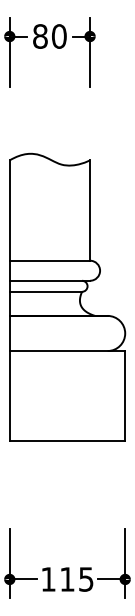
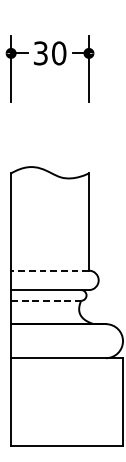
text: (40, 36) -> (40, 53), 80 -> 30
line: (49, 260) -> (49, 270), solid -> dashed
line: (46, 291) -> (46, 300), solid -> dashed

